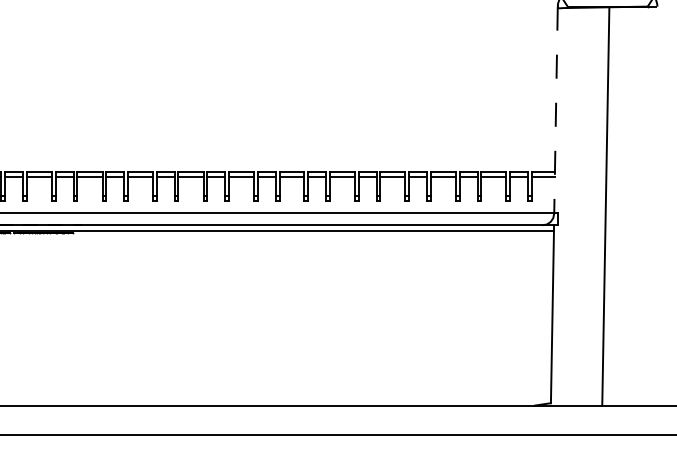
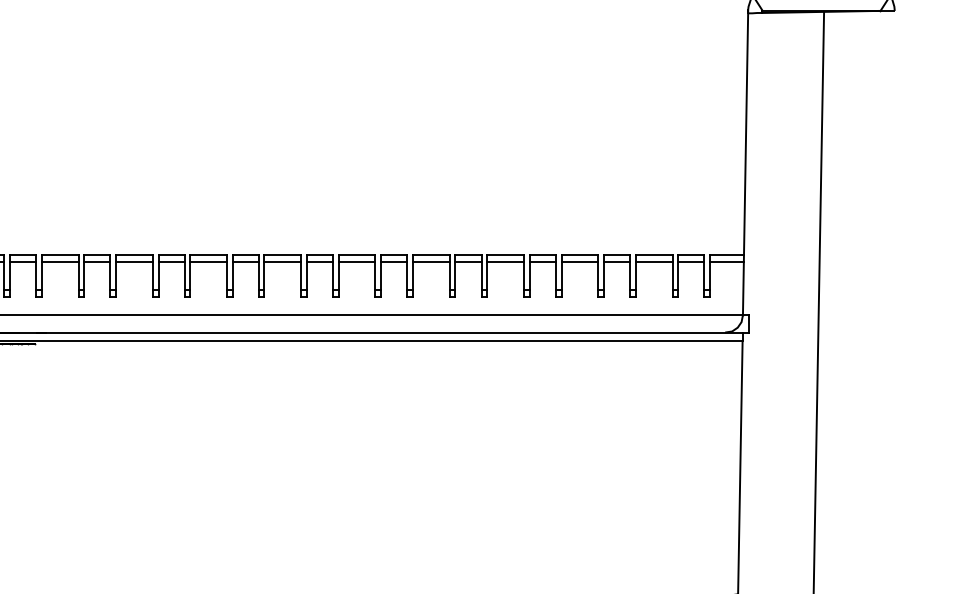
line: (556, 110) -> (746, 163), dashed -> solid

